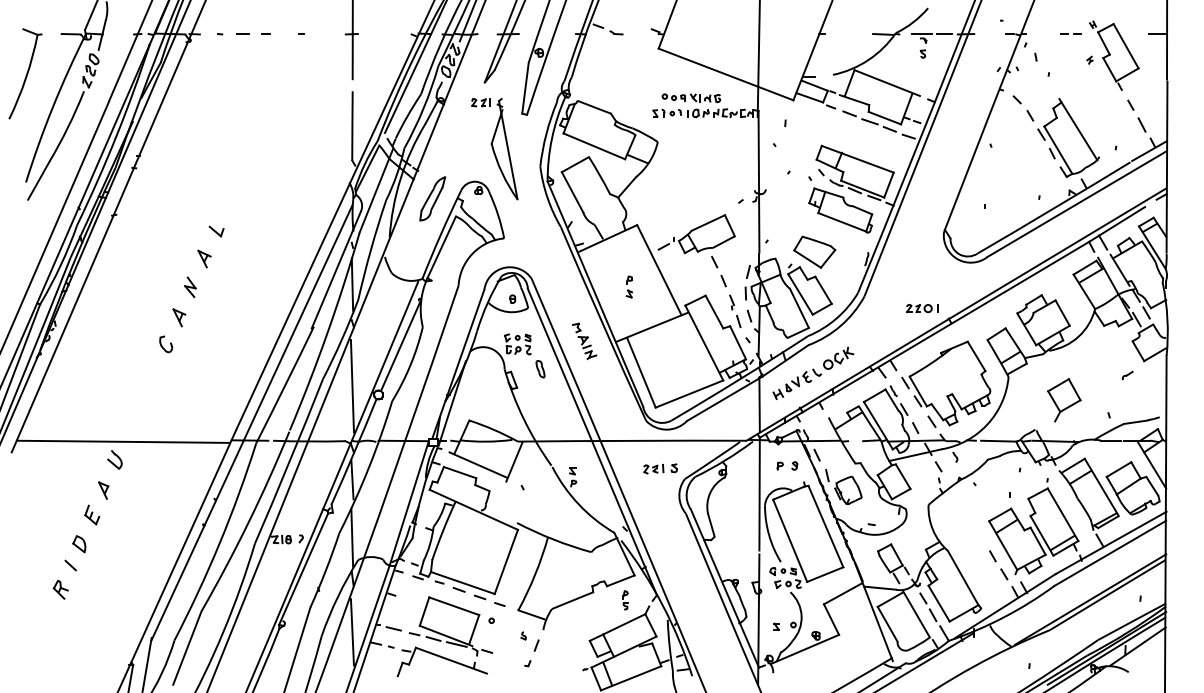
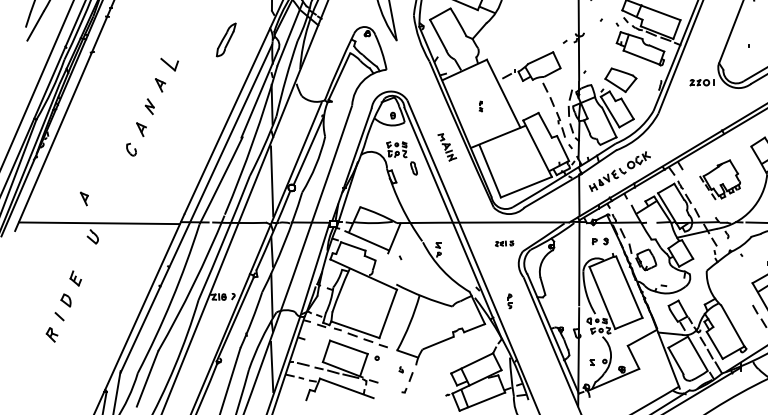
part: (432, 198) -> (226, 39), moved
part: (216, 231) -> (169, 64), size x1.6
part: (628, 286) -> (480, 106), size x0.6
part: (922, 308) -> (702, 82), moved
part: (946, 383) -> (720, 179), size x0.6
part: (660, 468) -> (504, 243), size x0.7
part: (103, 490) -> (84, 198), moved
part: (625, 600) -> (509, 301), moved

